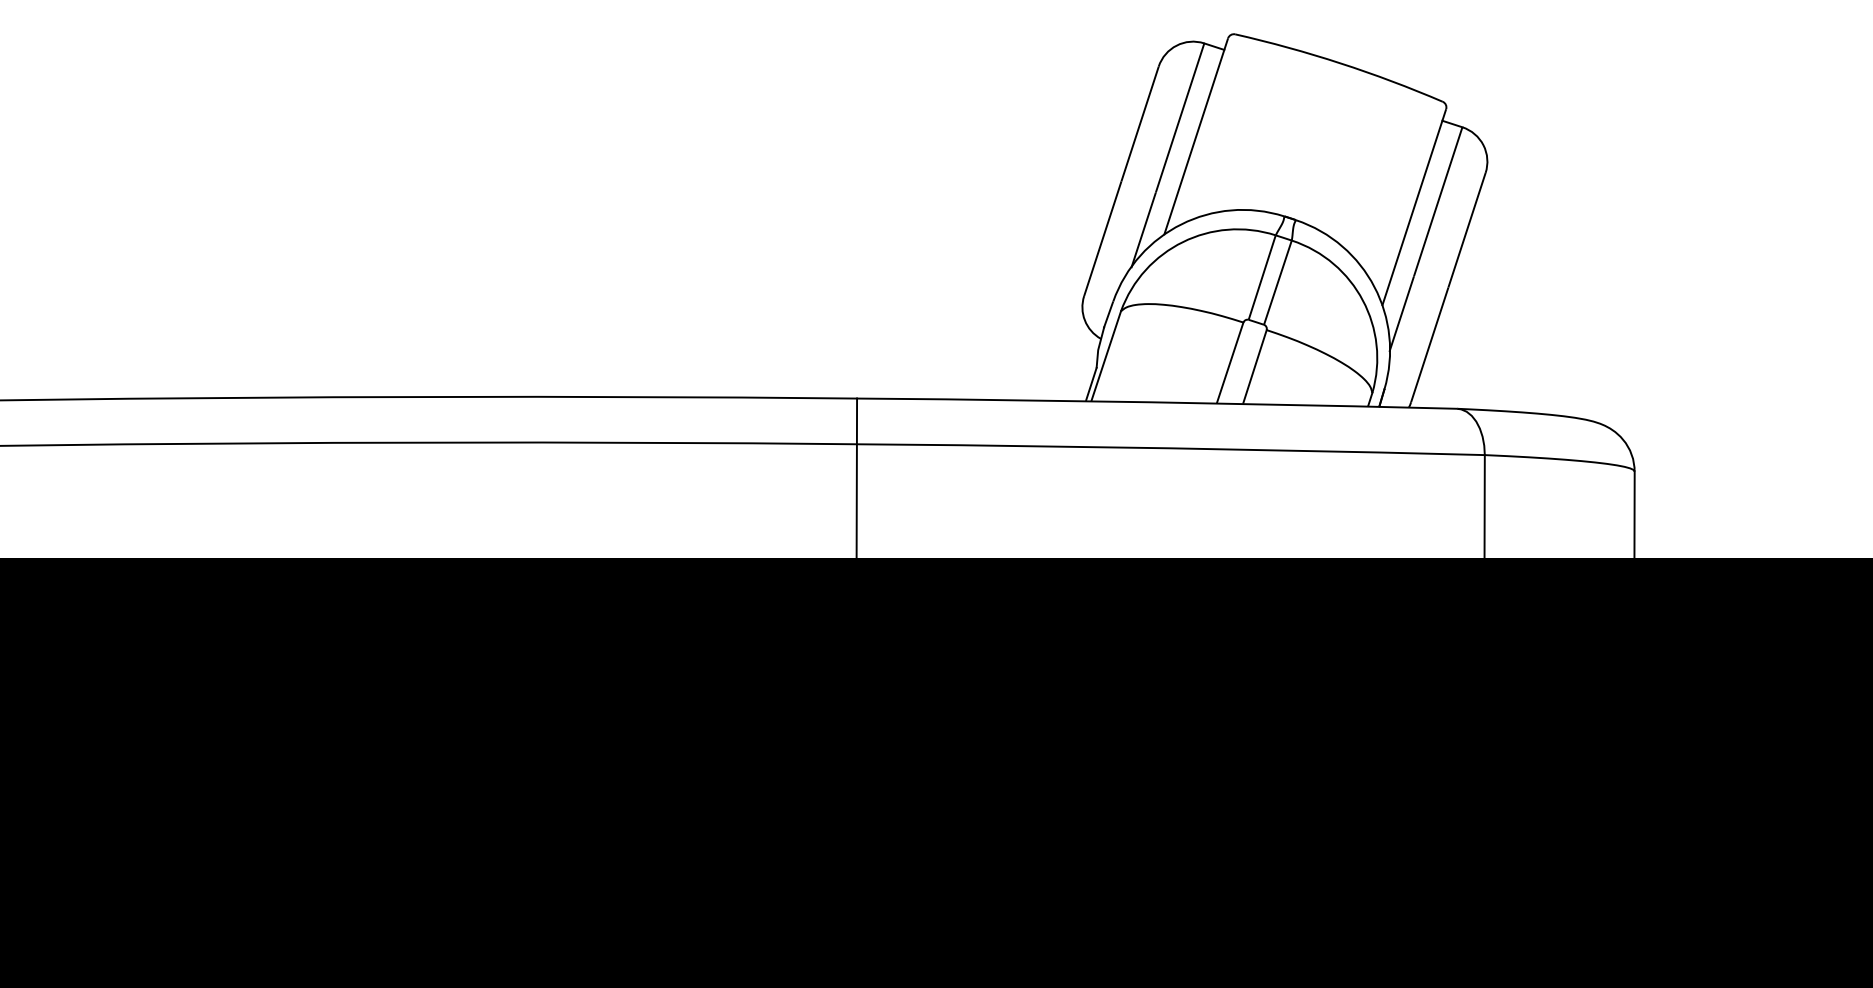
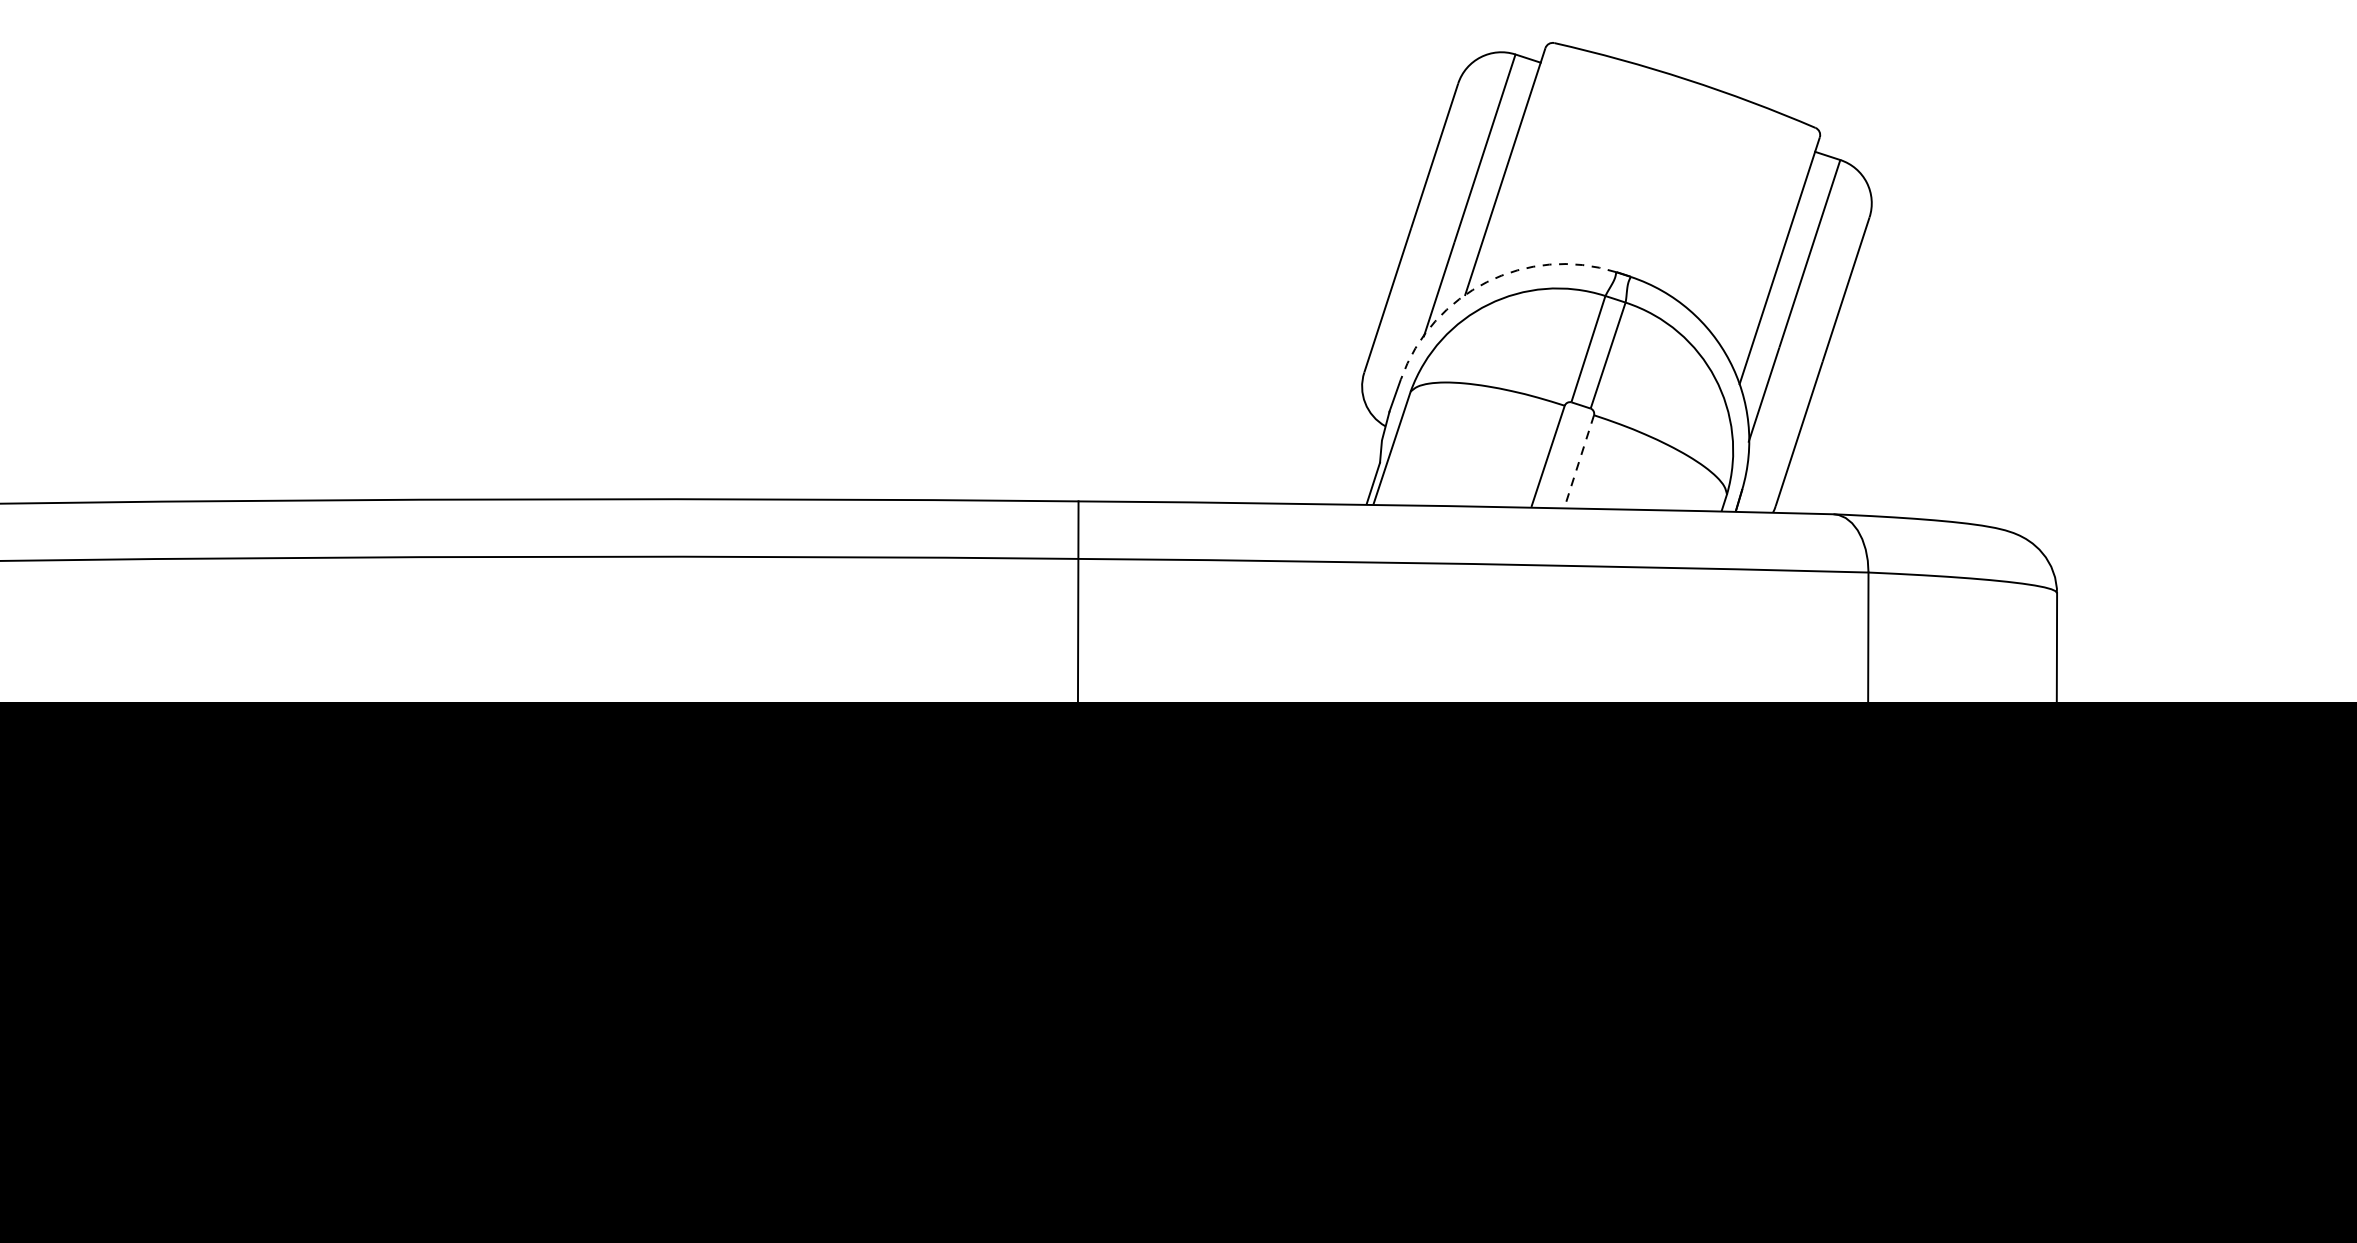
arc: (1181, 224) -> (1486, 282), solid -> dashed
line: (1254, 366) -> (1578, 461), solid -> dashed

